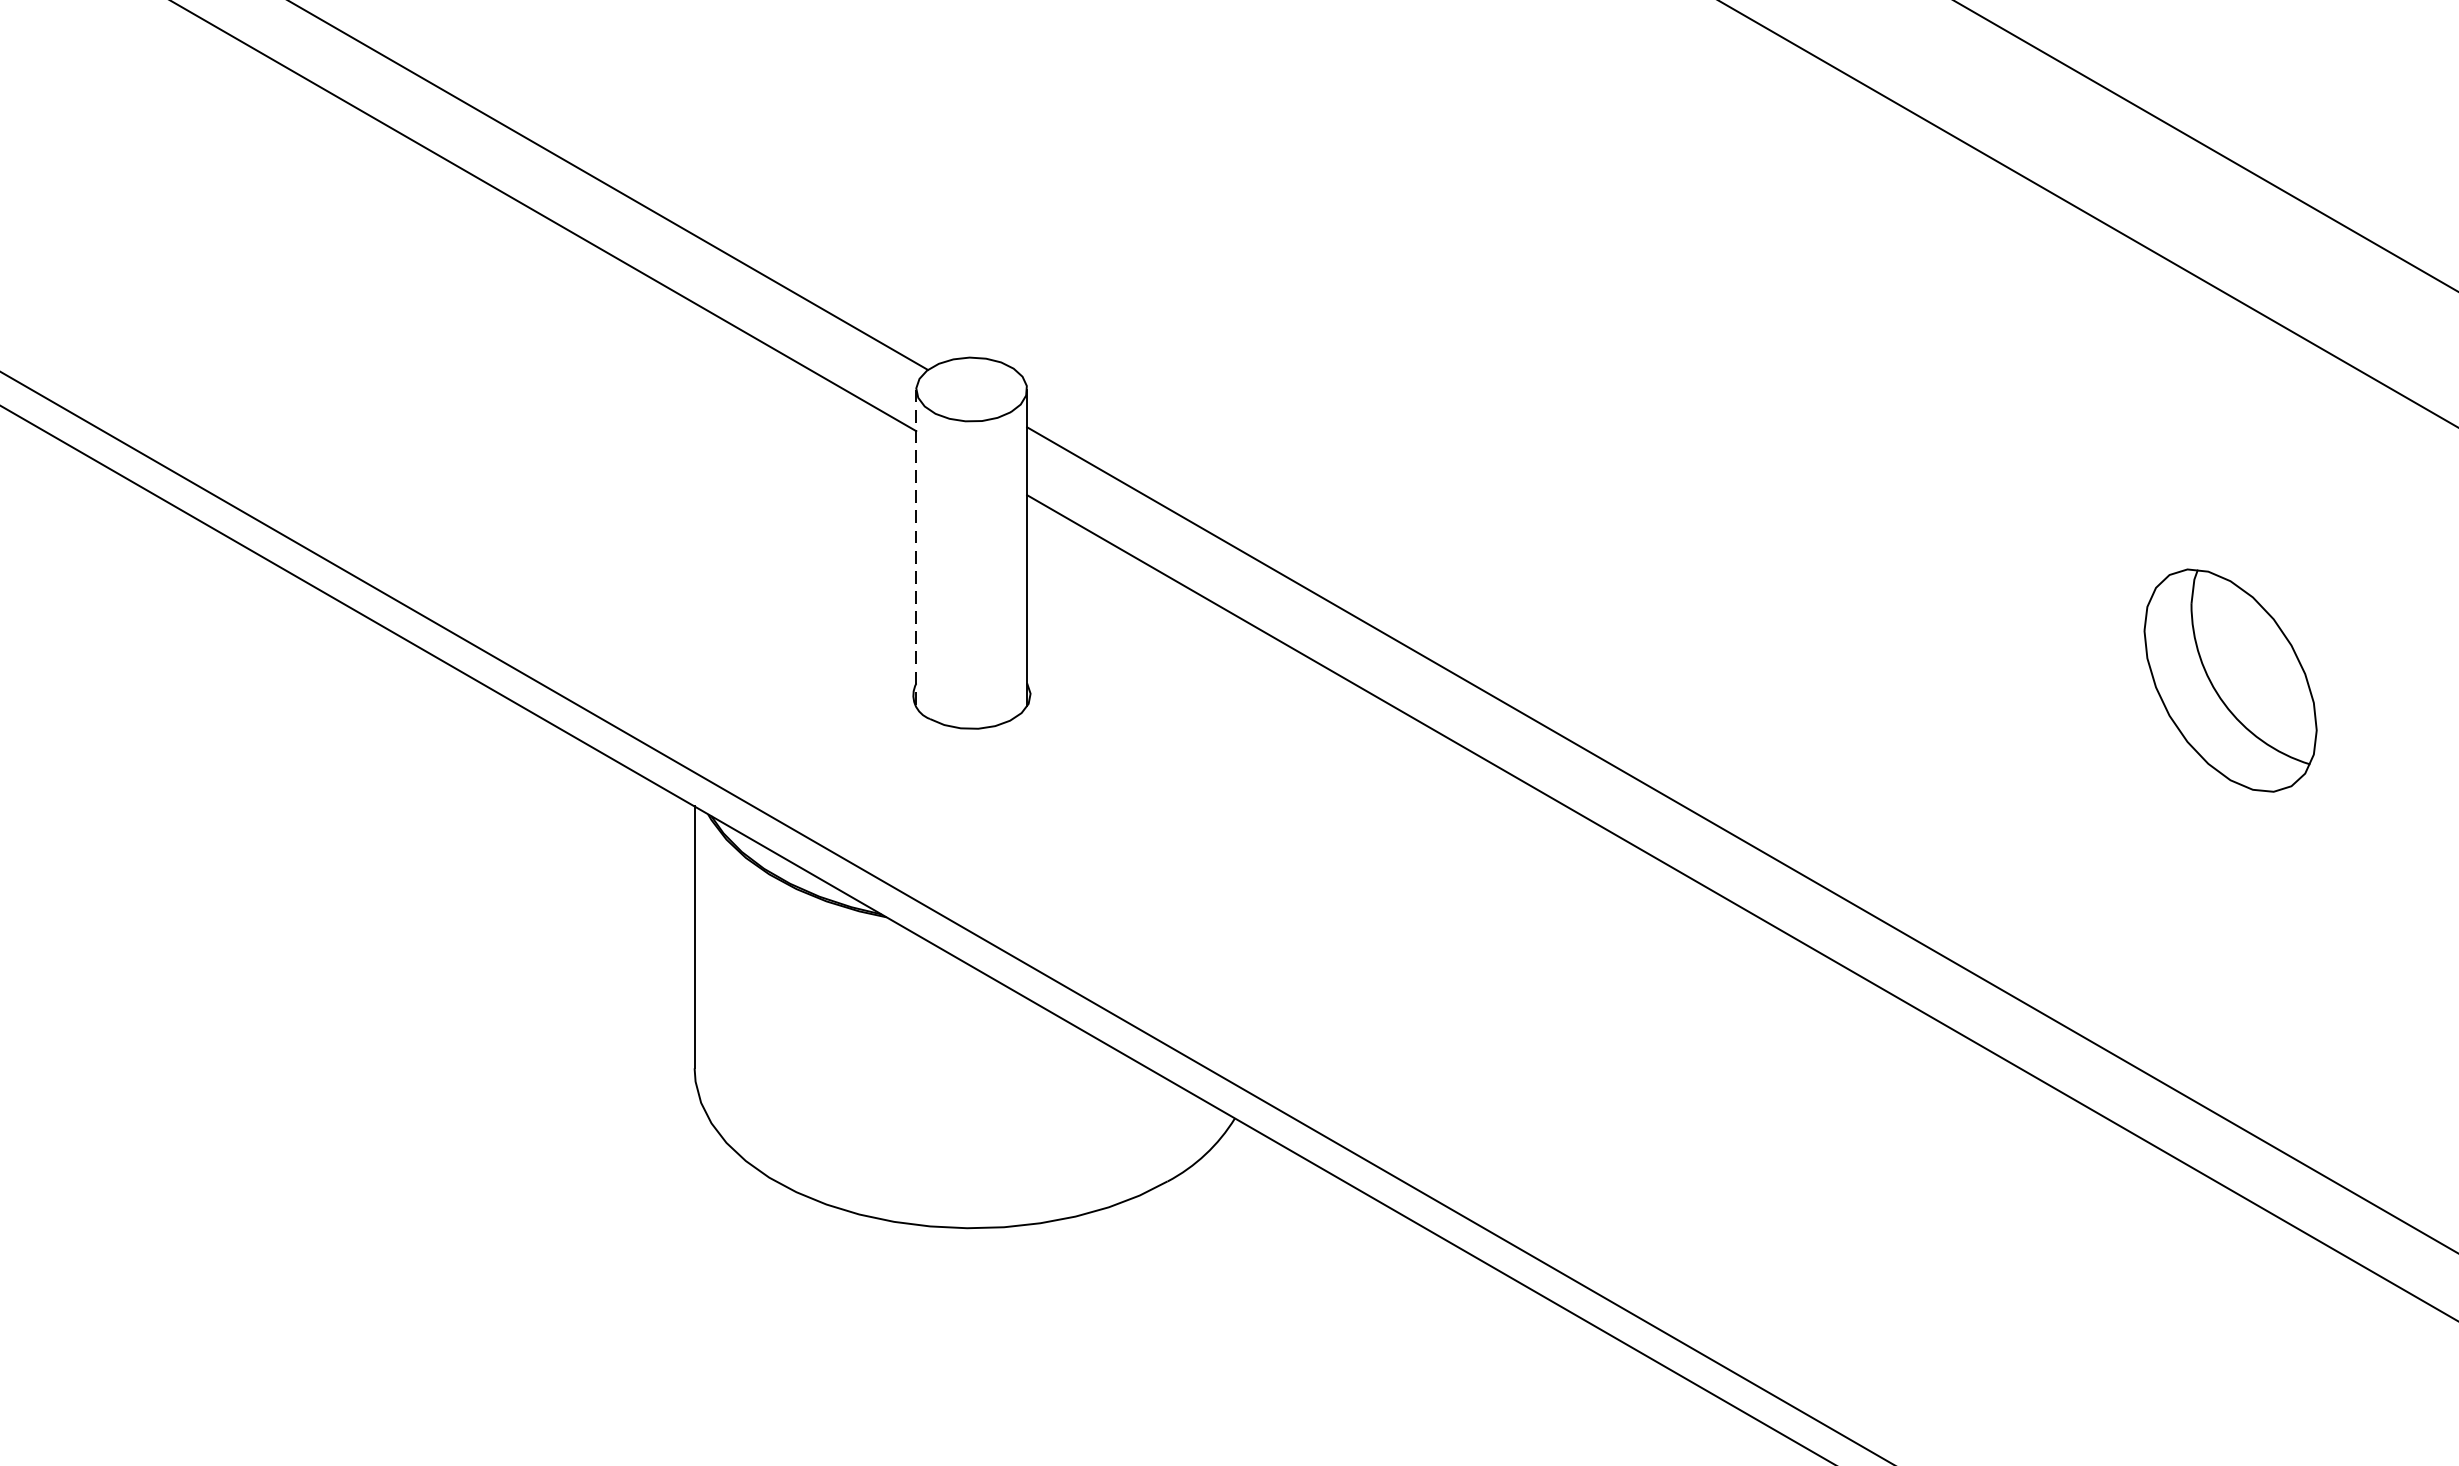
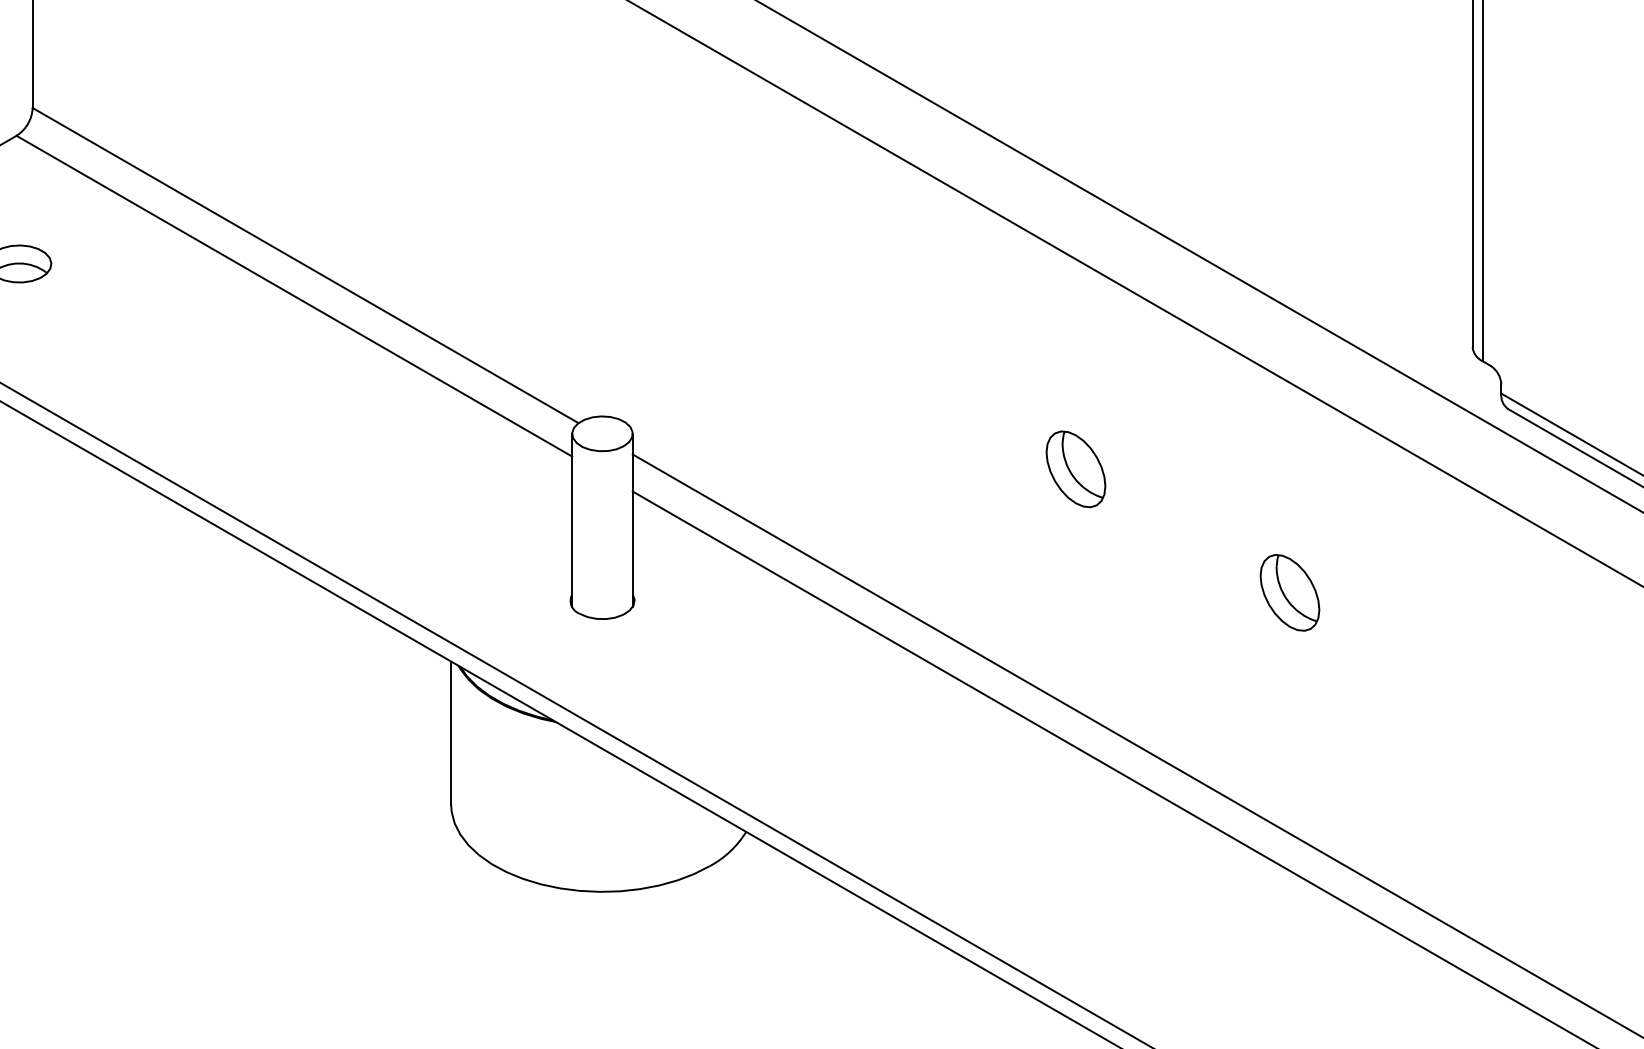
part: (1837, 454) -> (1075, 469), added
line: (916, 548) -> (572, 520), dashed -> solid
part: (2229, 680) -> (1289, 592), size x0.62

